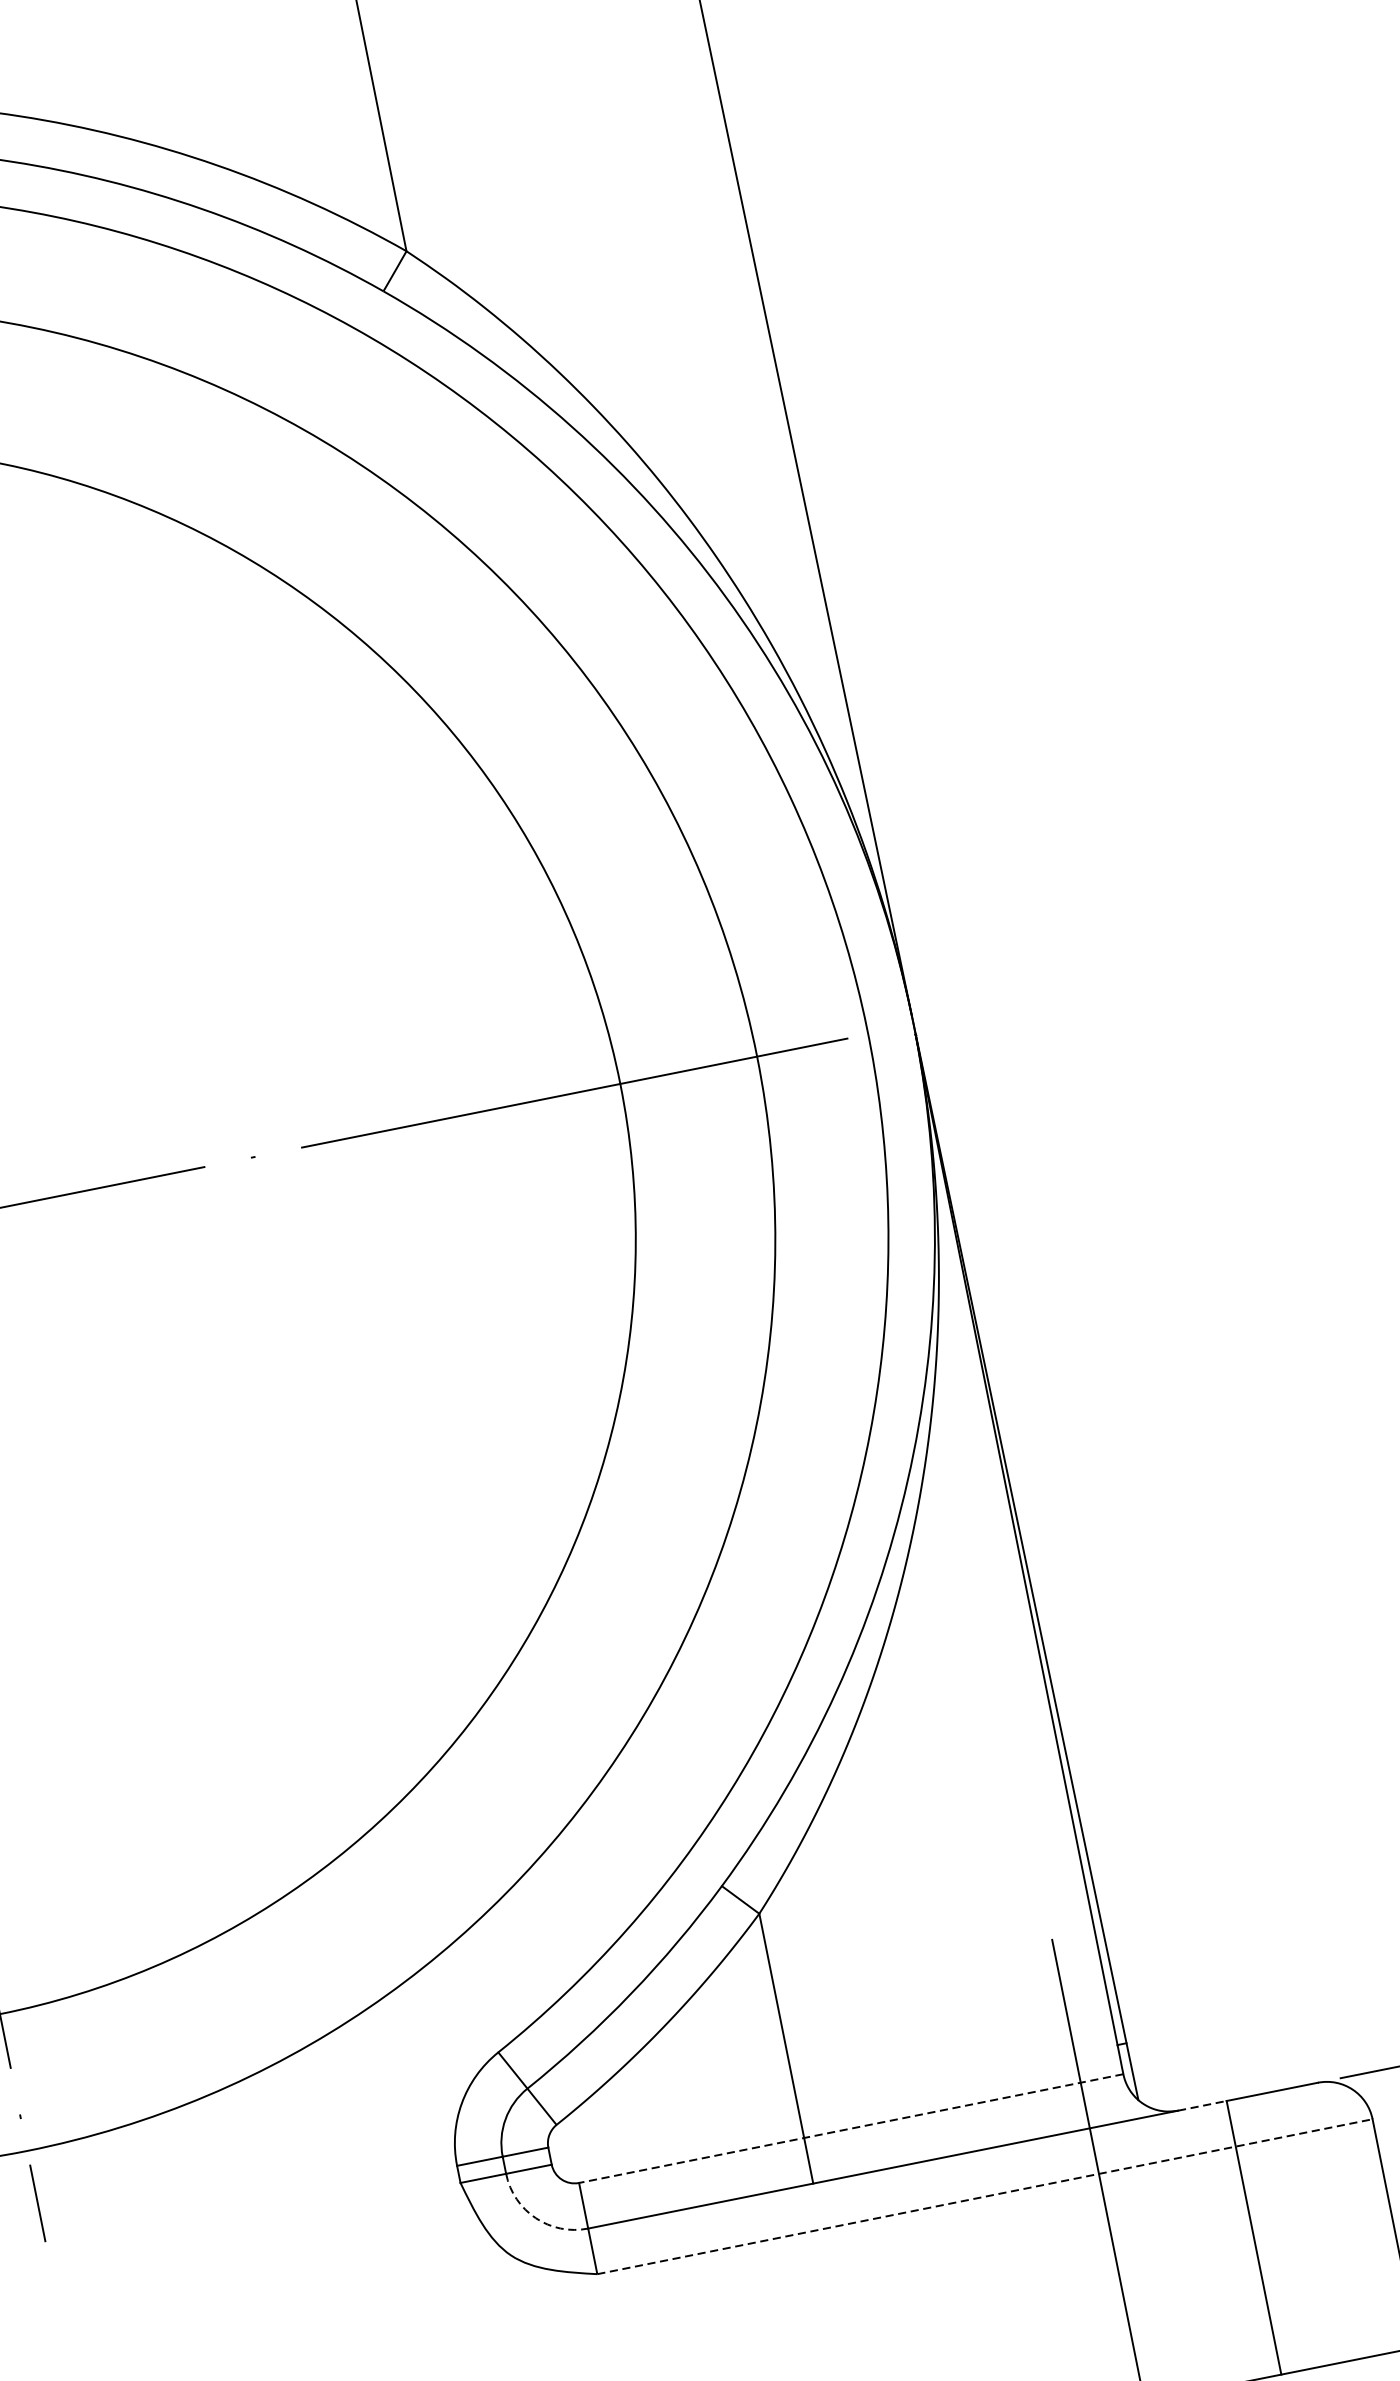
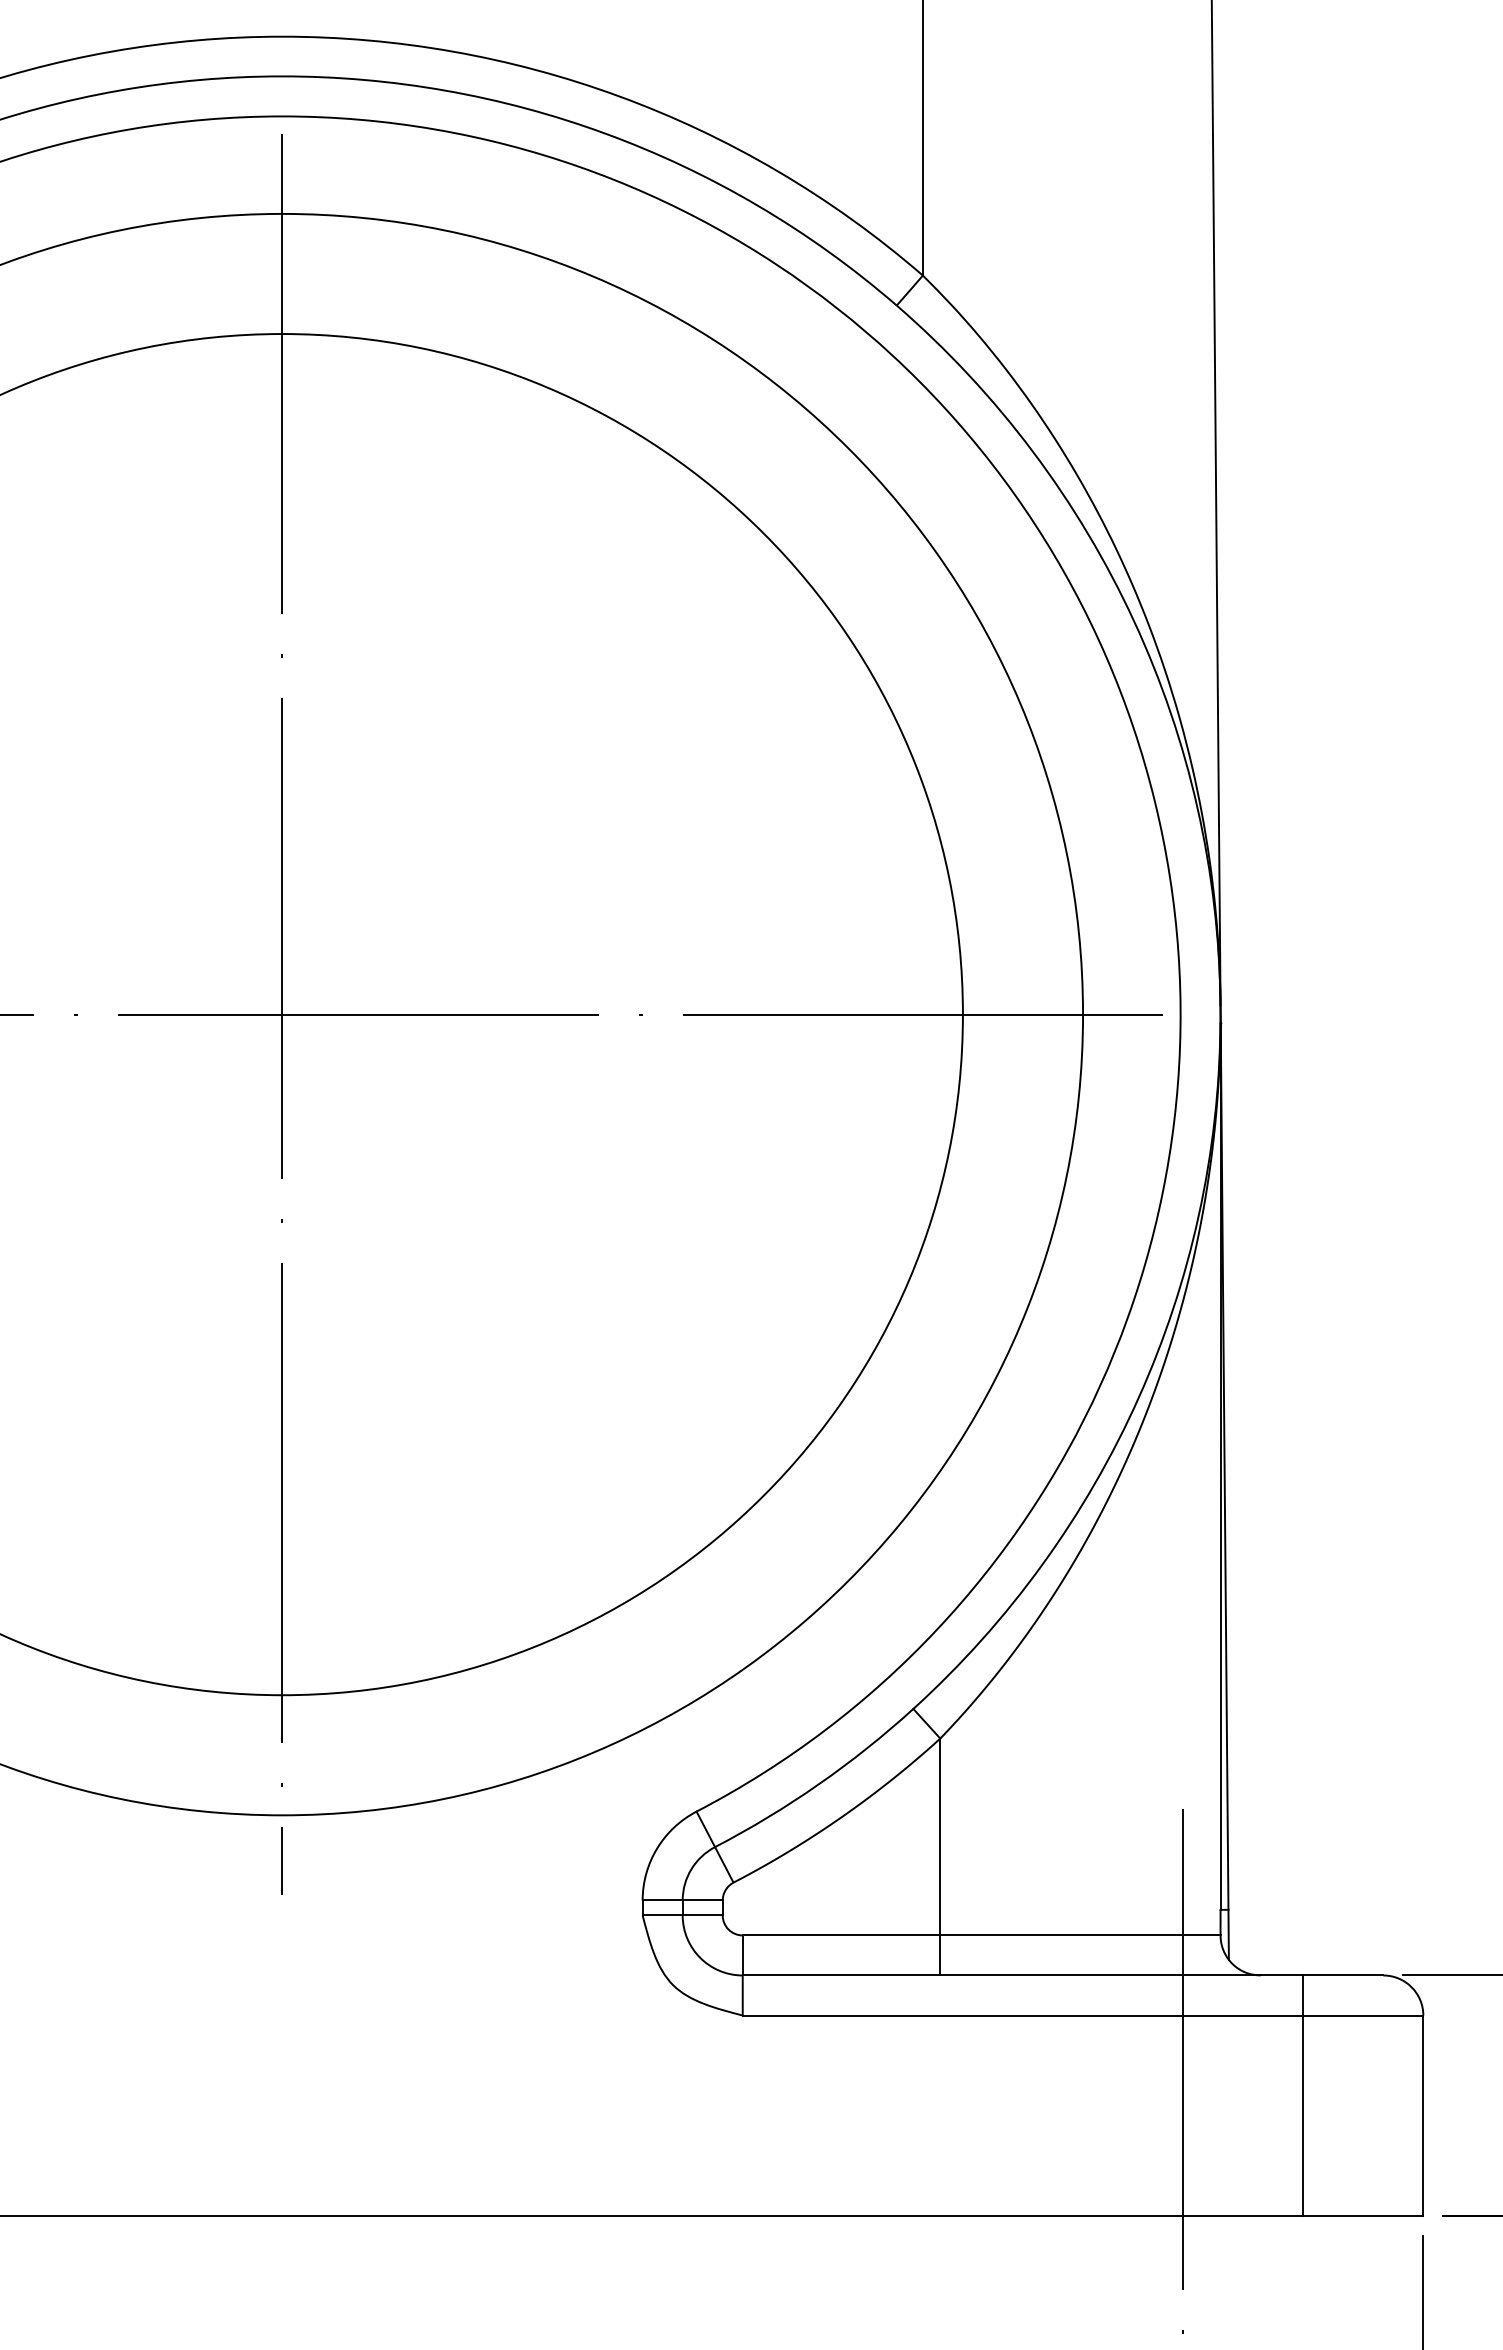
line: (1203, 2105) -> (1282, 1975), dashed -> solid
line: (851, 2128) -> (981, 1935), dashed -> solid
line: (985, 2196) -> (1083, 2015), dashed -> solid
arc: (536, 2217) -> (700, 1957), dashed -> solid

